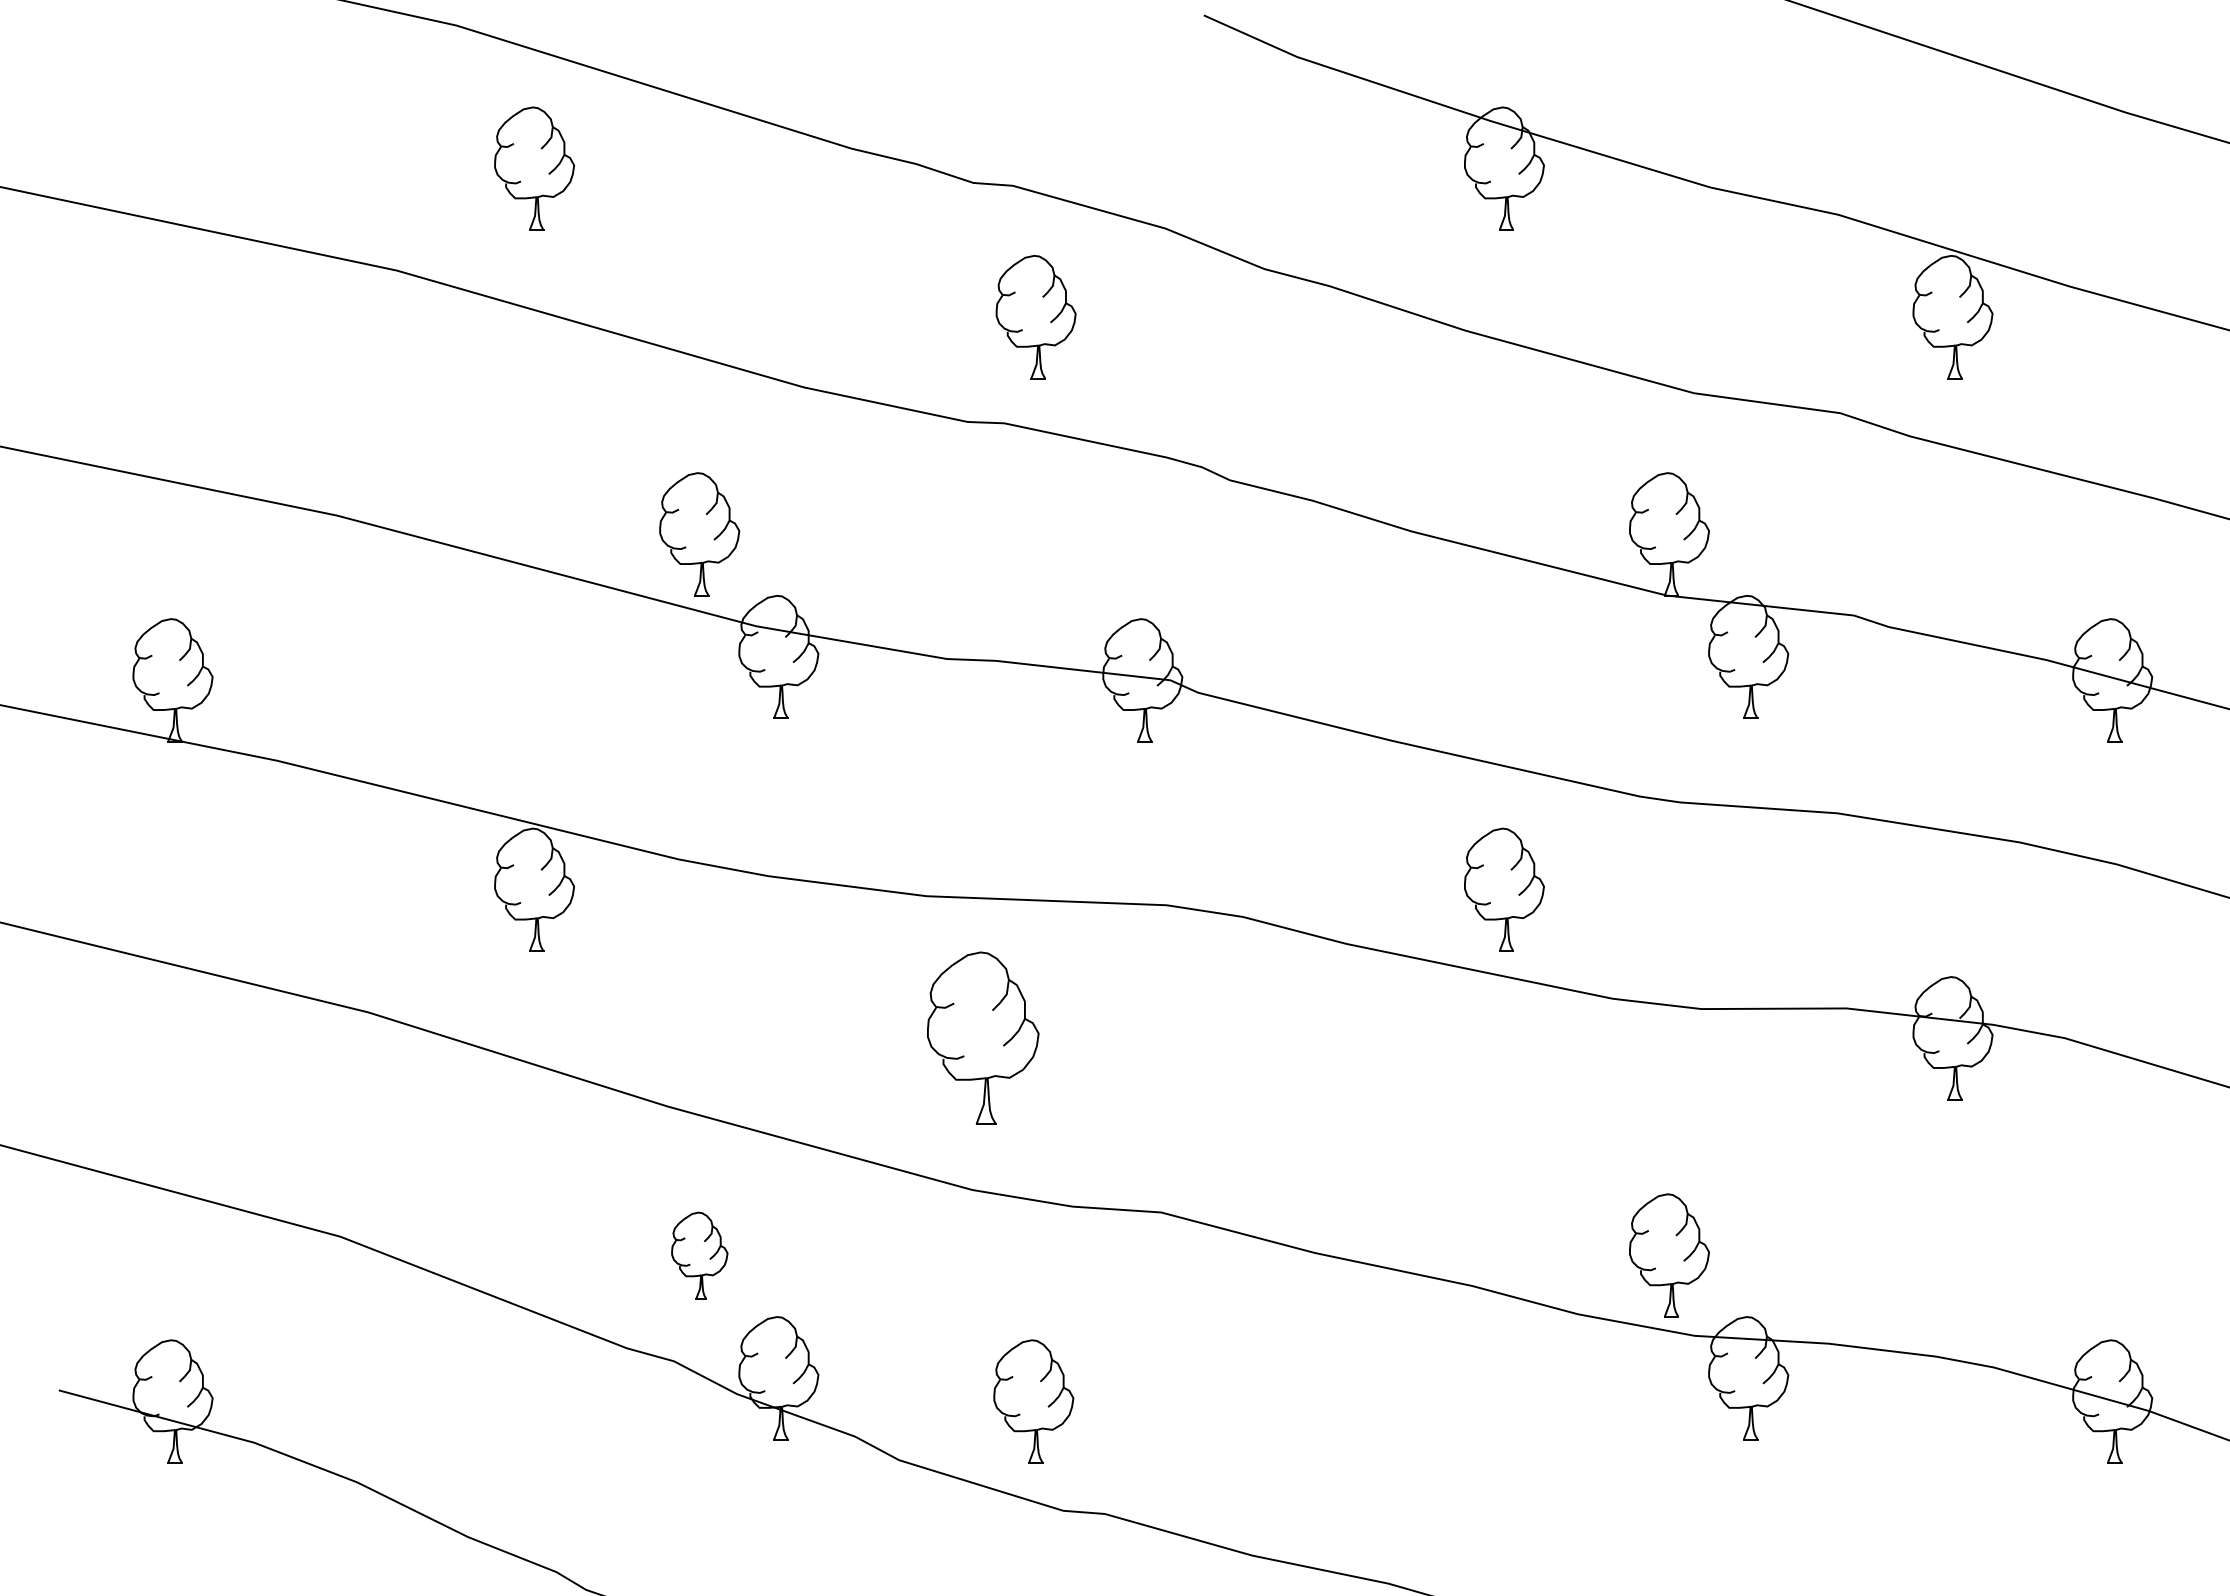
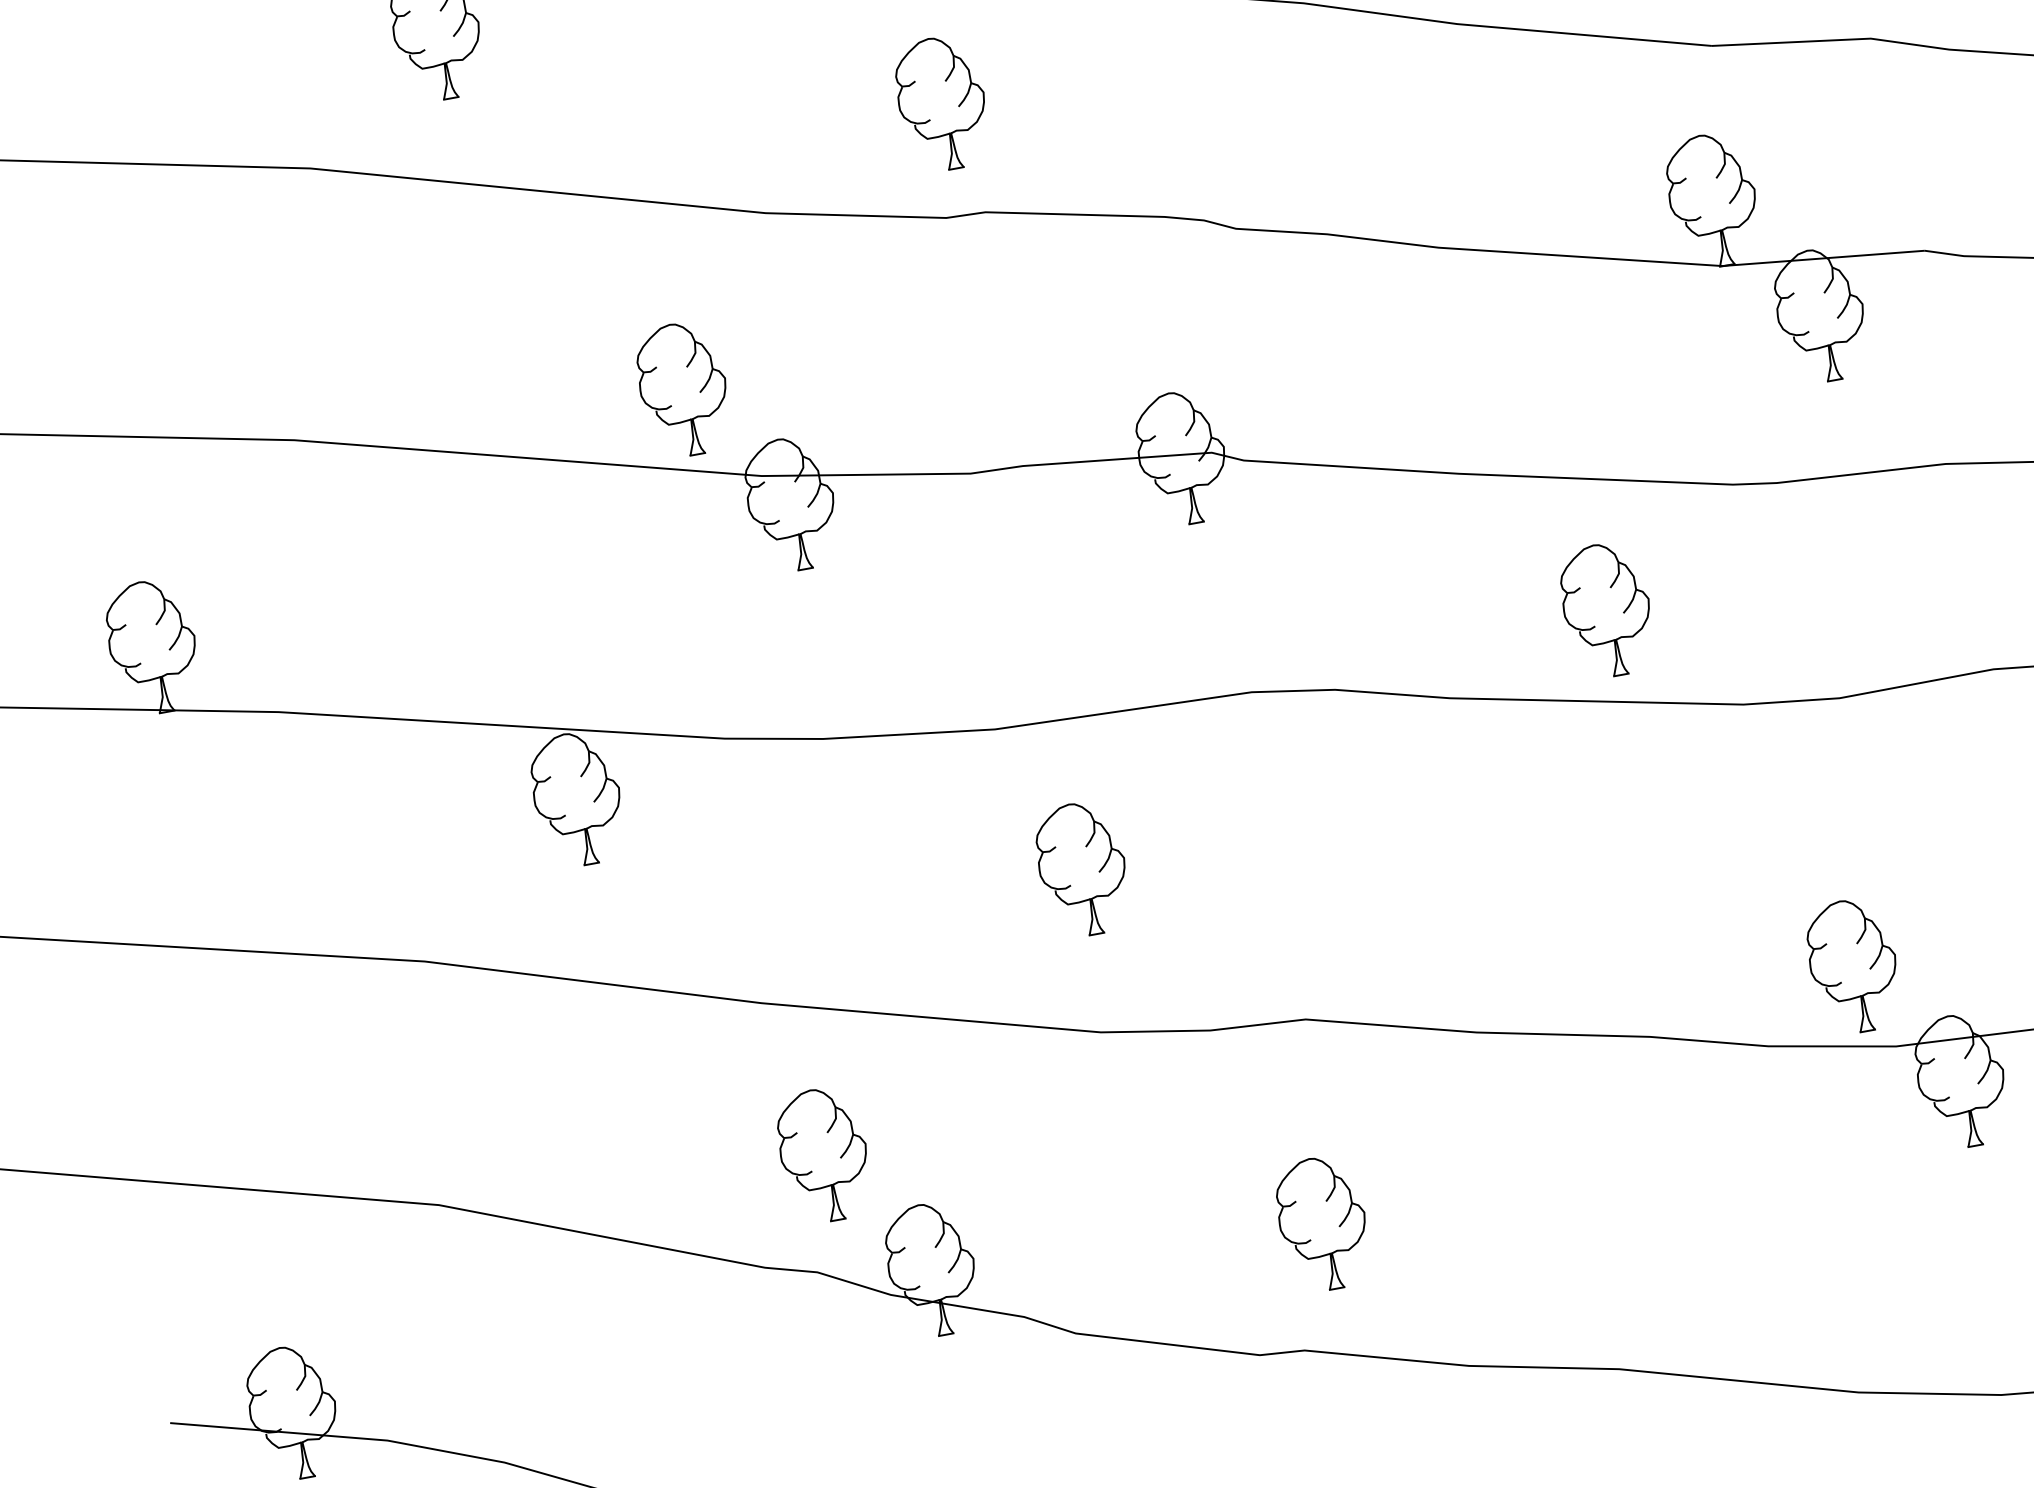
part: (1035, 317) -> (941, 104), moved
part: (982, 1038) -> (1082, 869), size x0.71
part: (699, 1255) -> (823, 1155), size x1.43
part: (1033, 1401) -> (1322, 1223), moved

